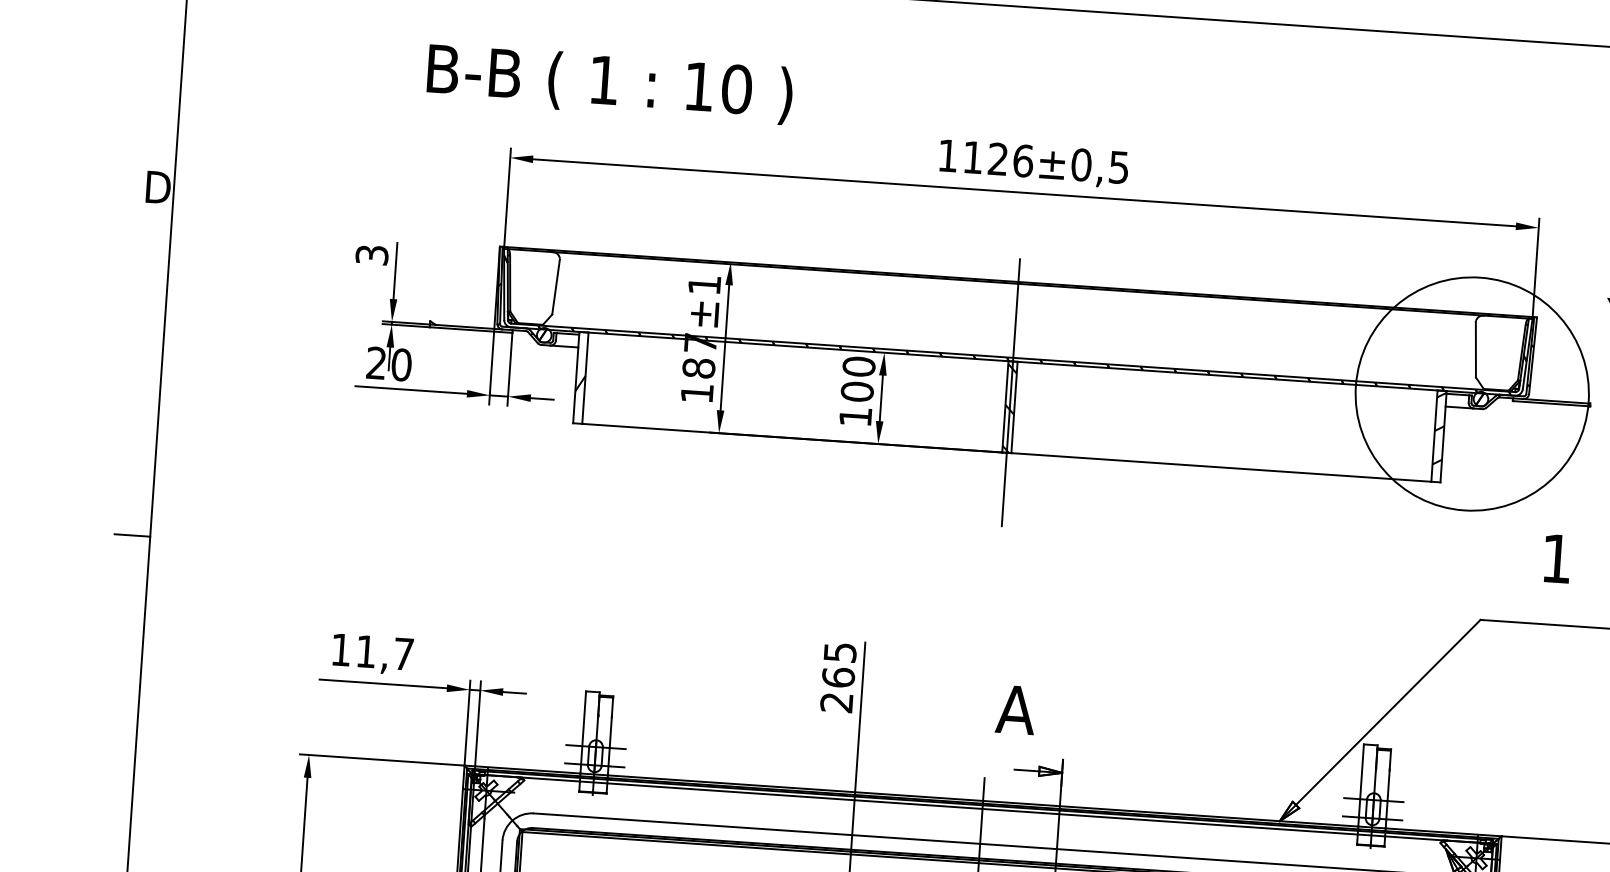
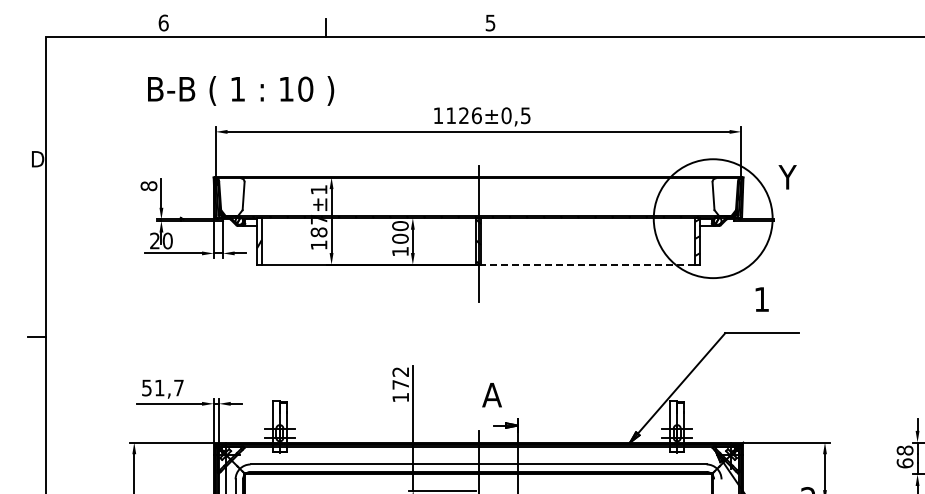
text: (611, 83) -> (241, 90), moved
text: (371, 255) -> (148, 186), 3 -> 8
line: (1220, 466) -> (587, 264), solid -> dashed
text: (340, 648) -> (146, 387), 11,7 -> 51,7
text: (838, 676) -> (400, 384), 265 -> 172

